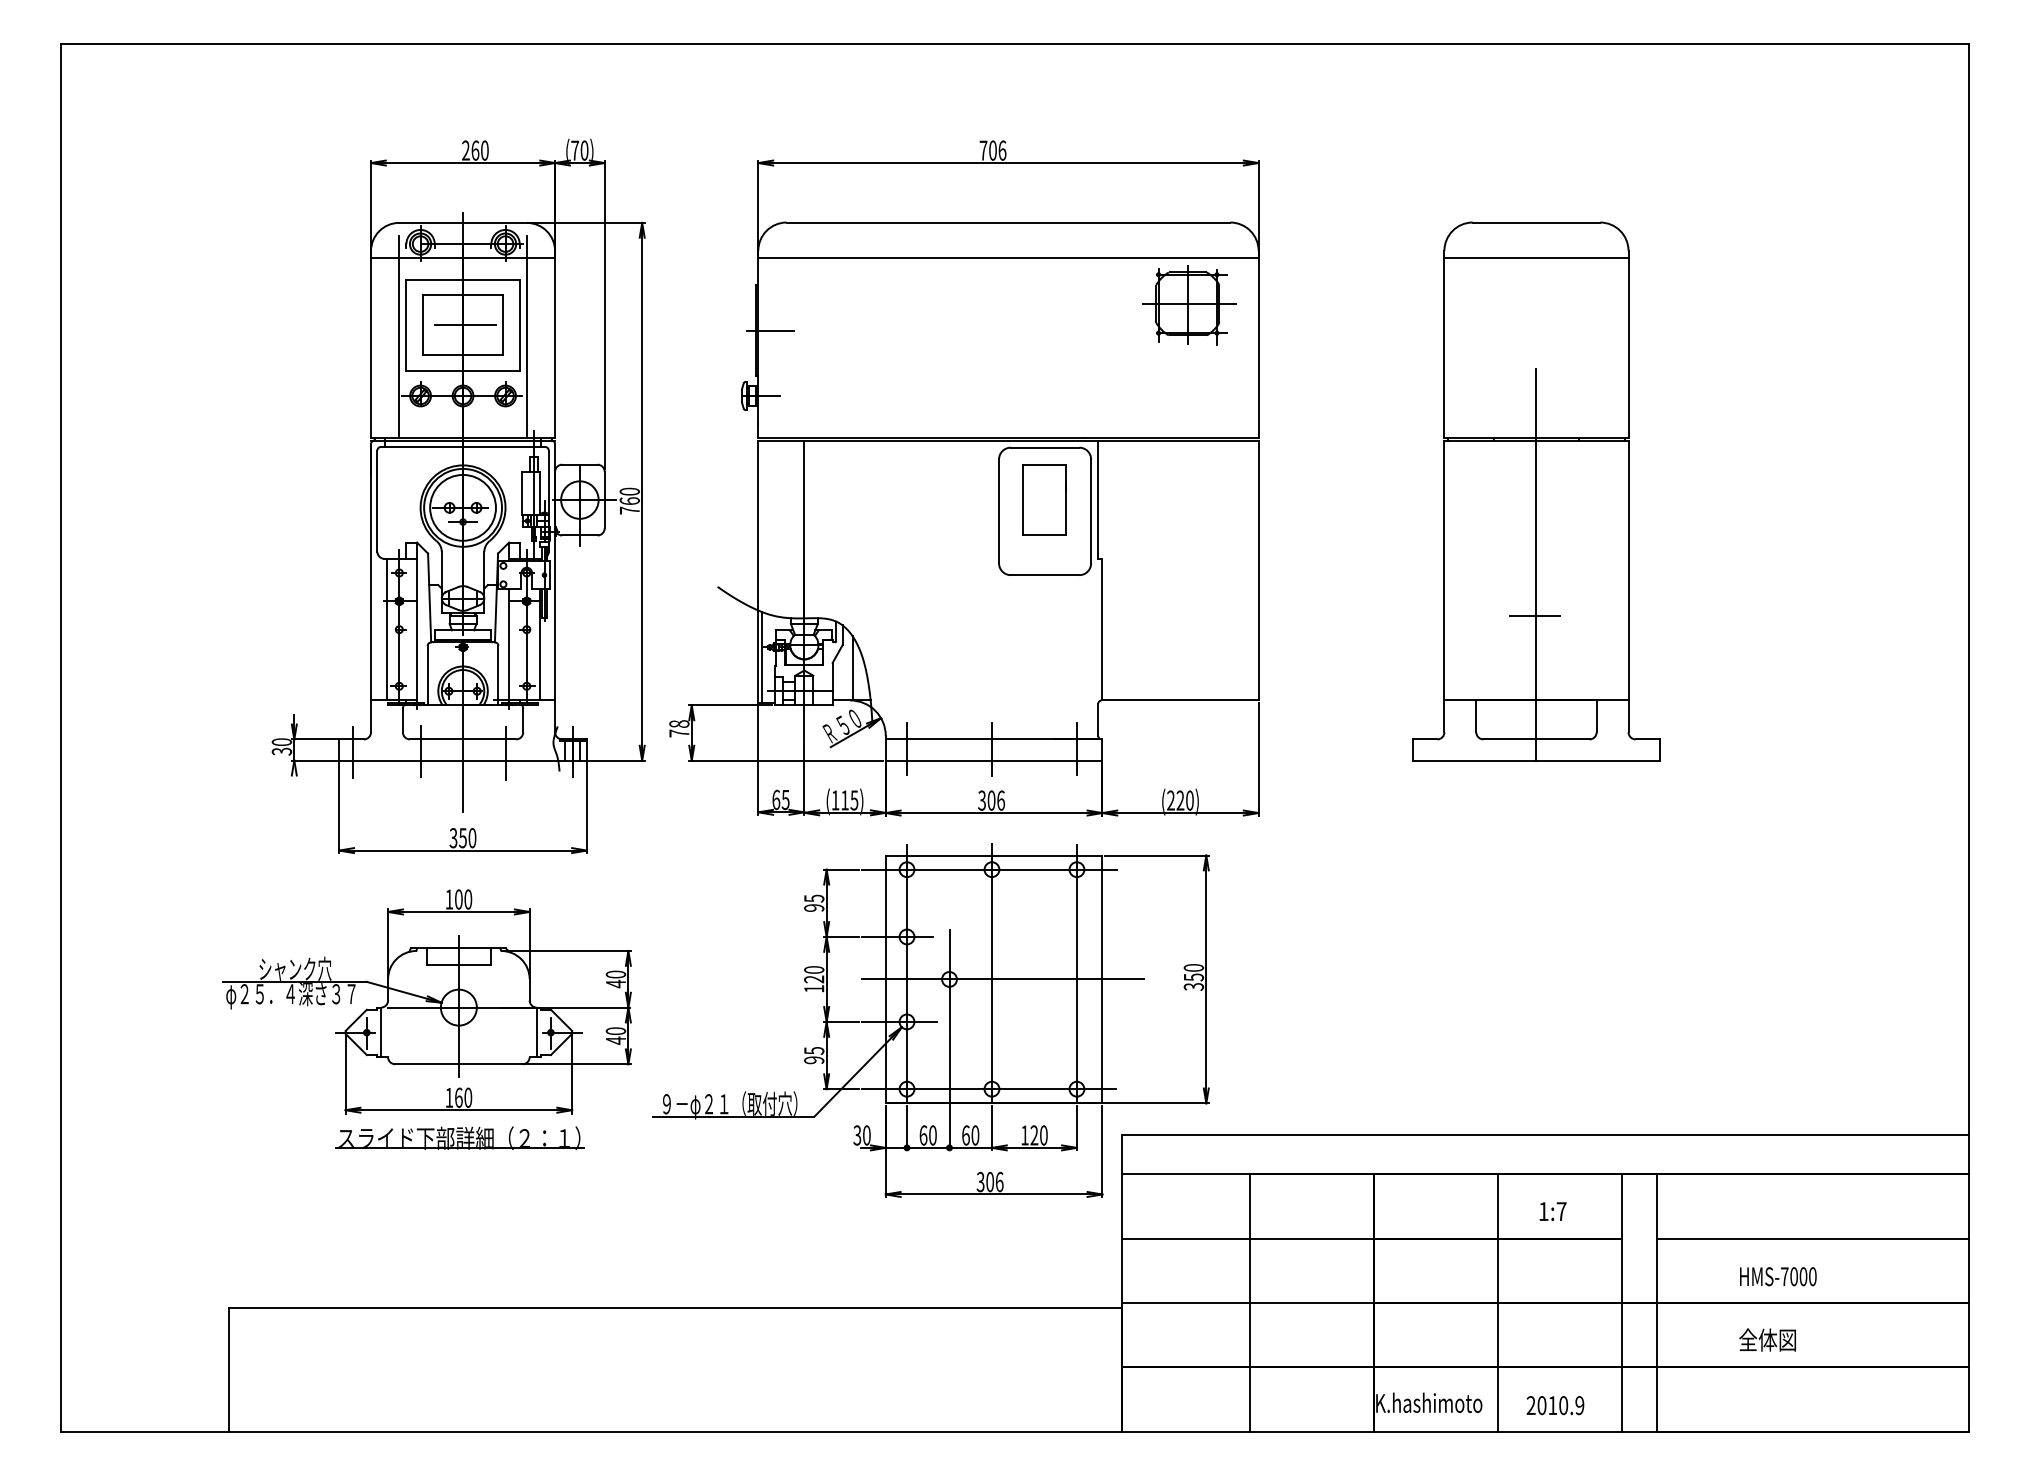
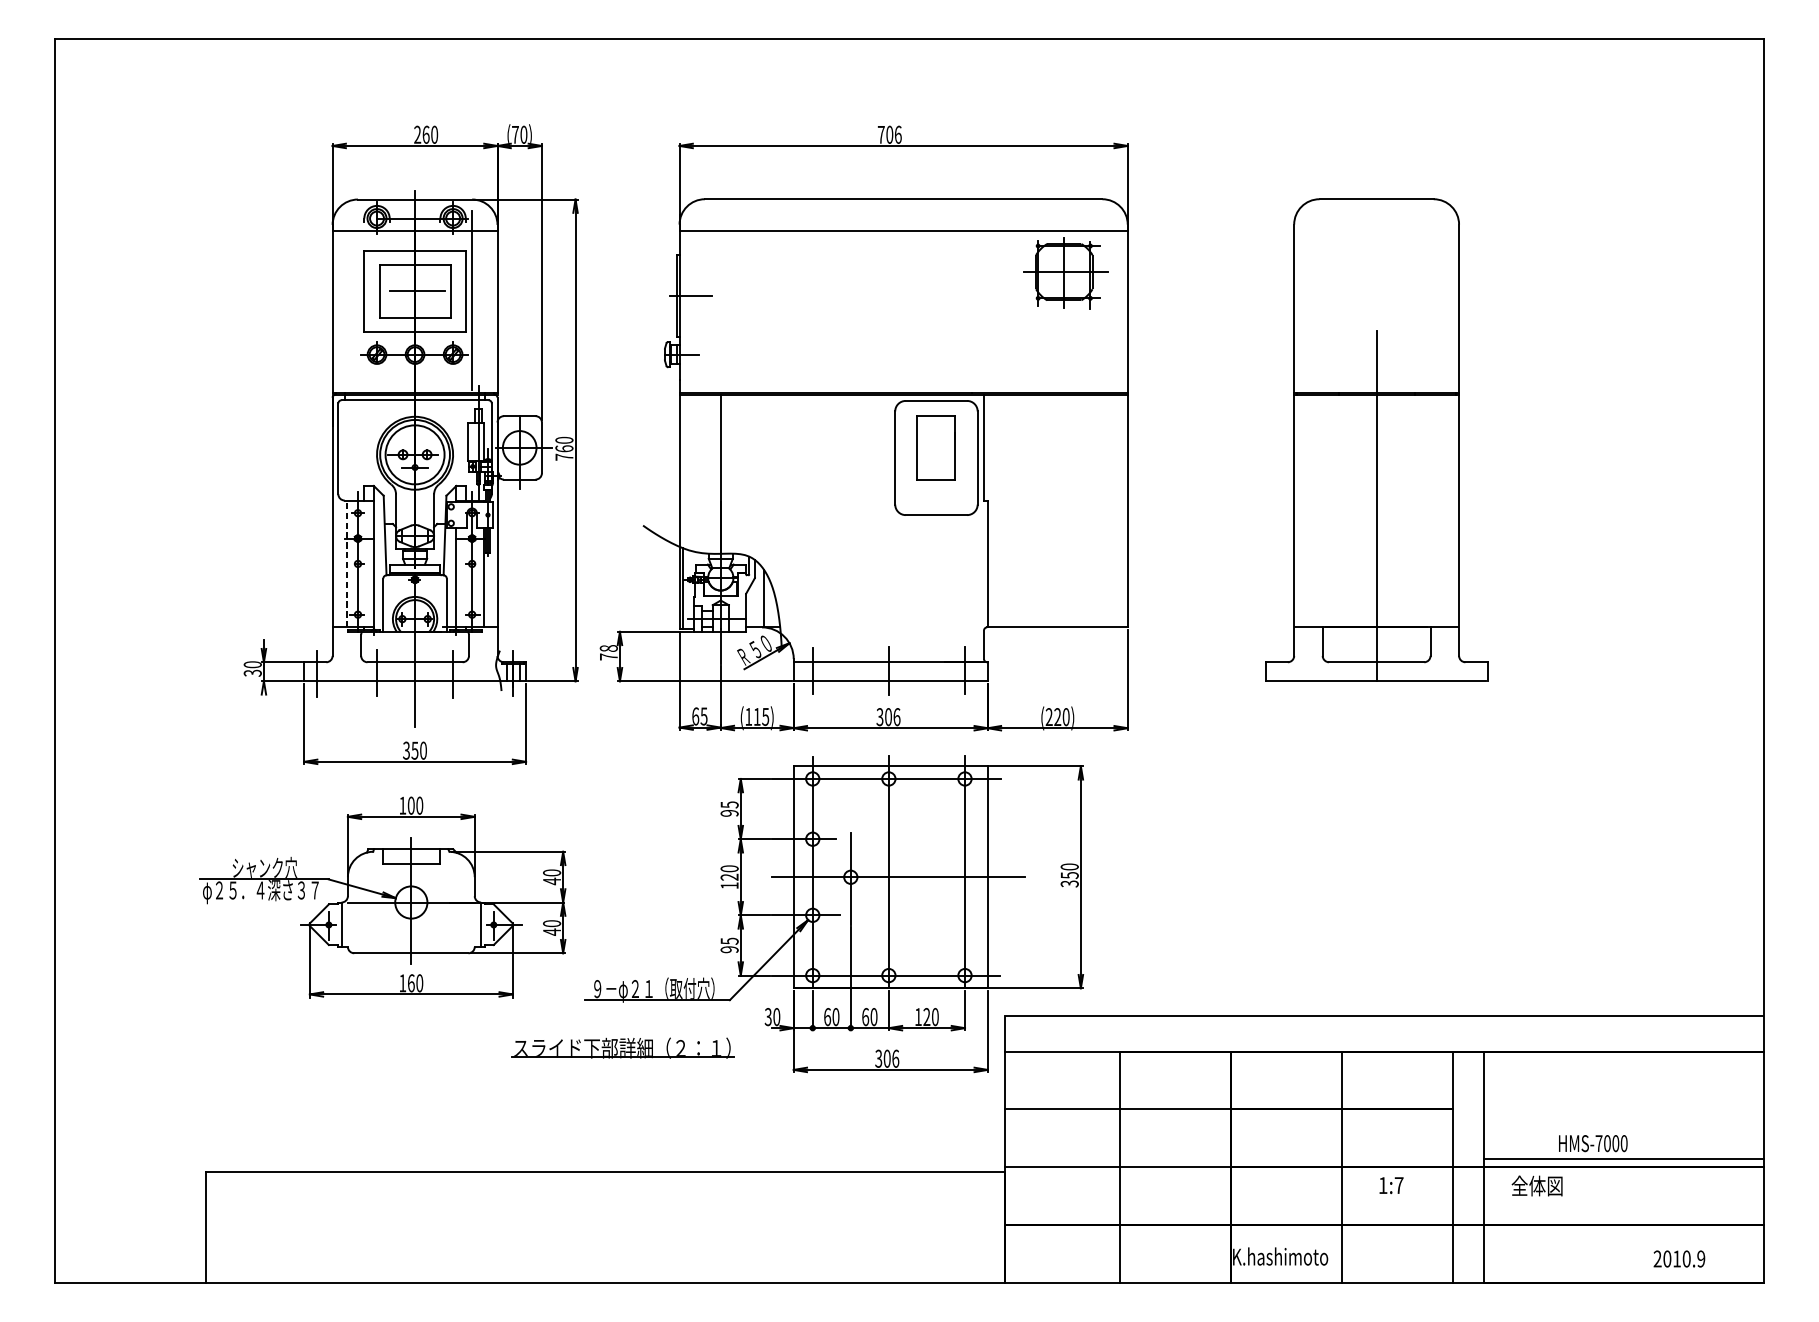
line: (1536, 257) -> (1376, 230), removed
line: (399, 335) -> (358, 300), removed
line: (1534, 615) -> (1374, 551), removed
line: (386, 629) -> (346, 563), solid -> dashed
part: (459, 1137) -> (622, 1047), moved
text: (1552, 1211) -> (1390, 1185), moved
line: (1812, 1238) -> (1623, 1158), moved
text: (1767, 1339) -> (1537, 1185), moved
text: (1555, 1405) -> (1679, 1258), moved

